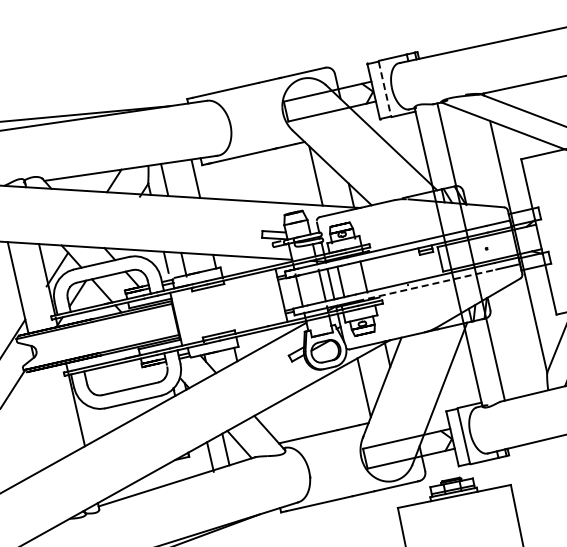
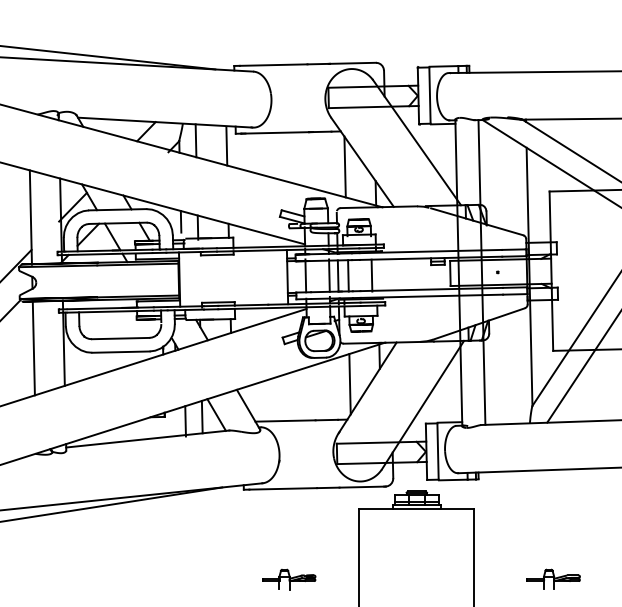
line: (384, 90) -> (429, 96), dashed -> solid
line: (427, 285) -> (432, 296), dashed -> solid
line: (46, 415) -> (33, 348), added

